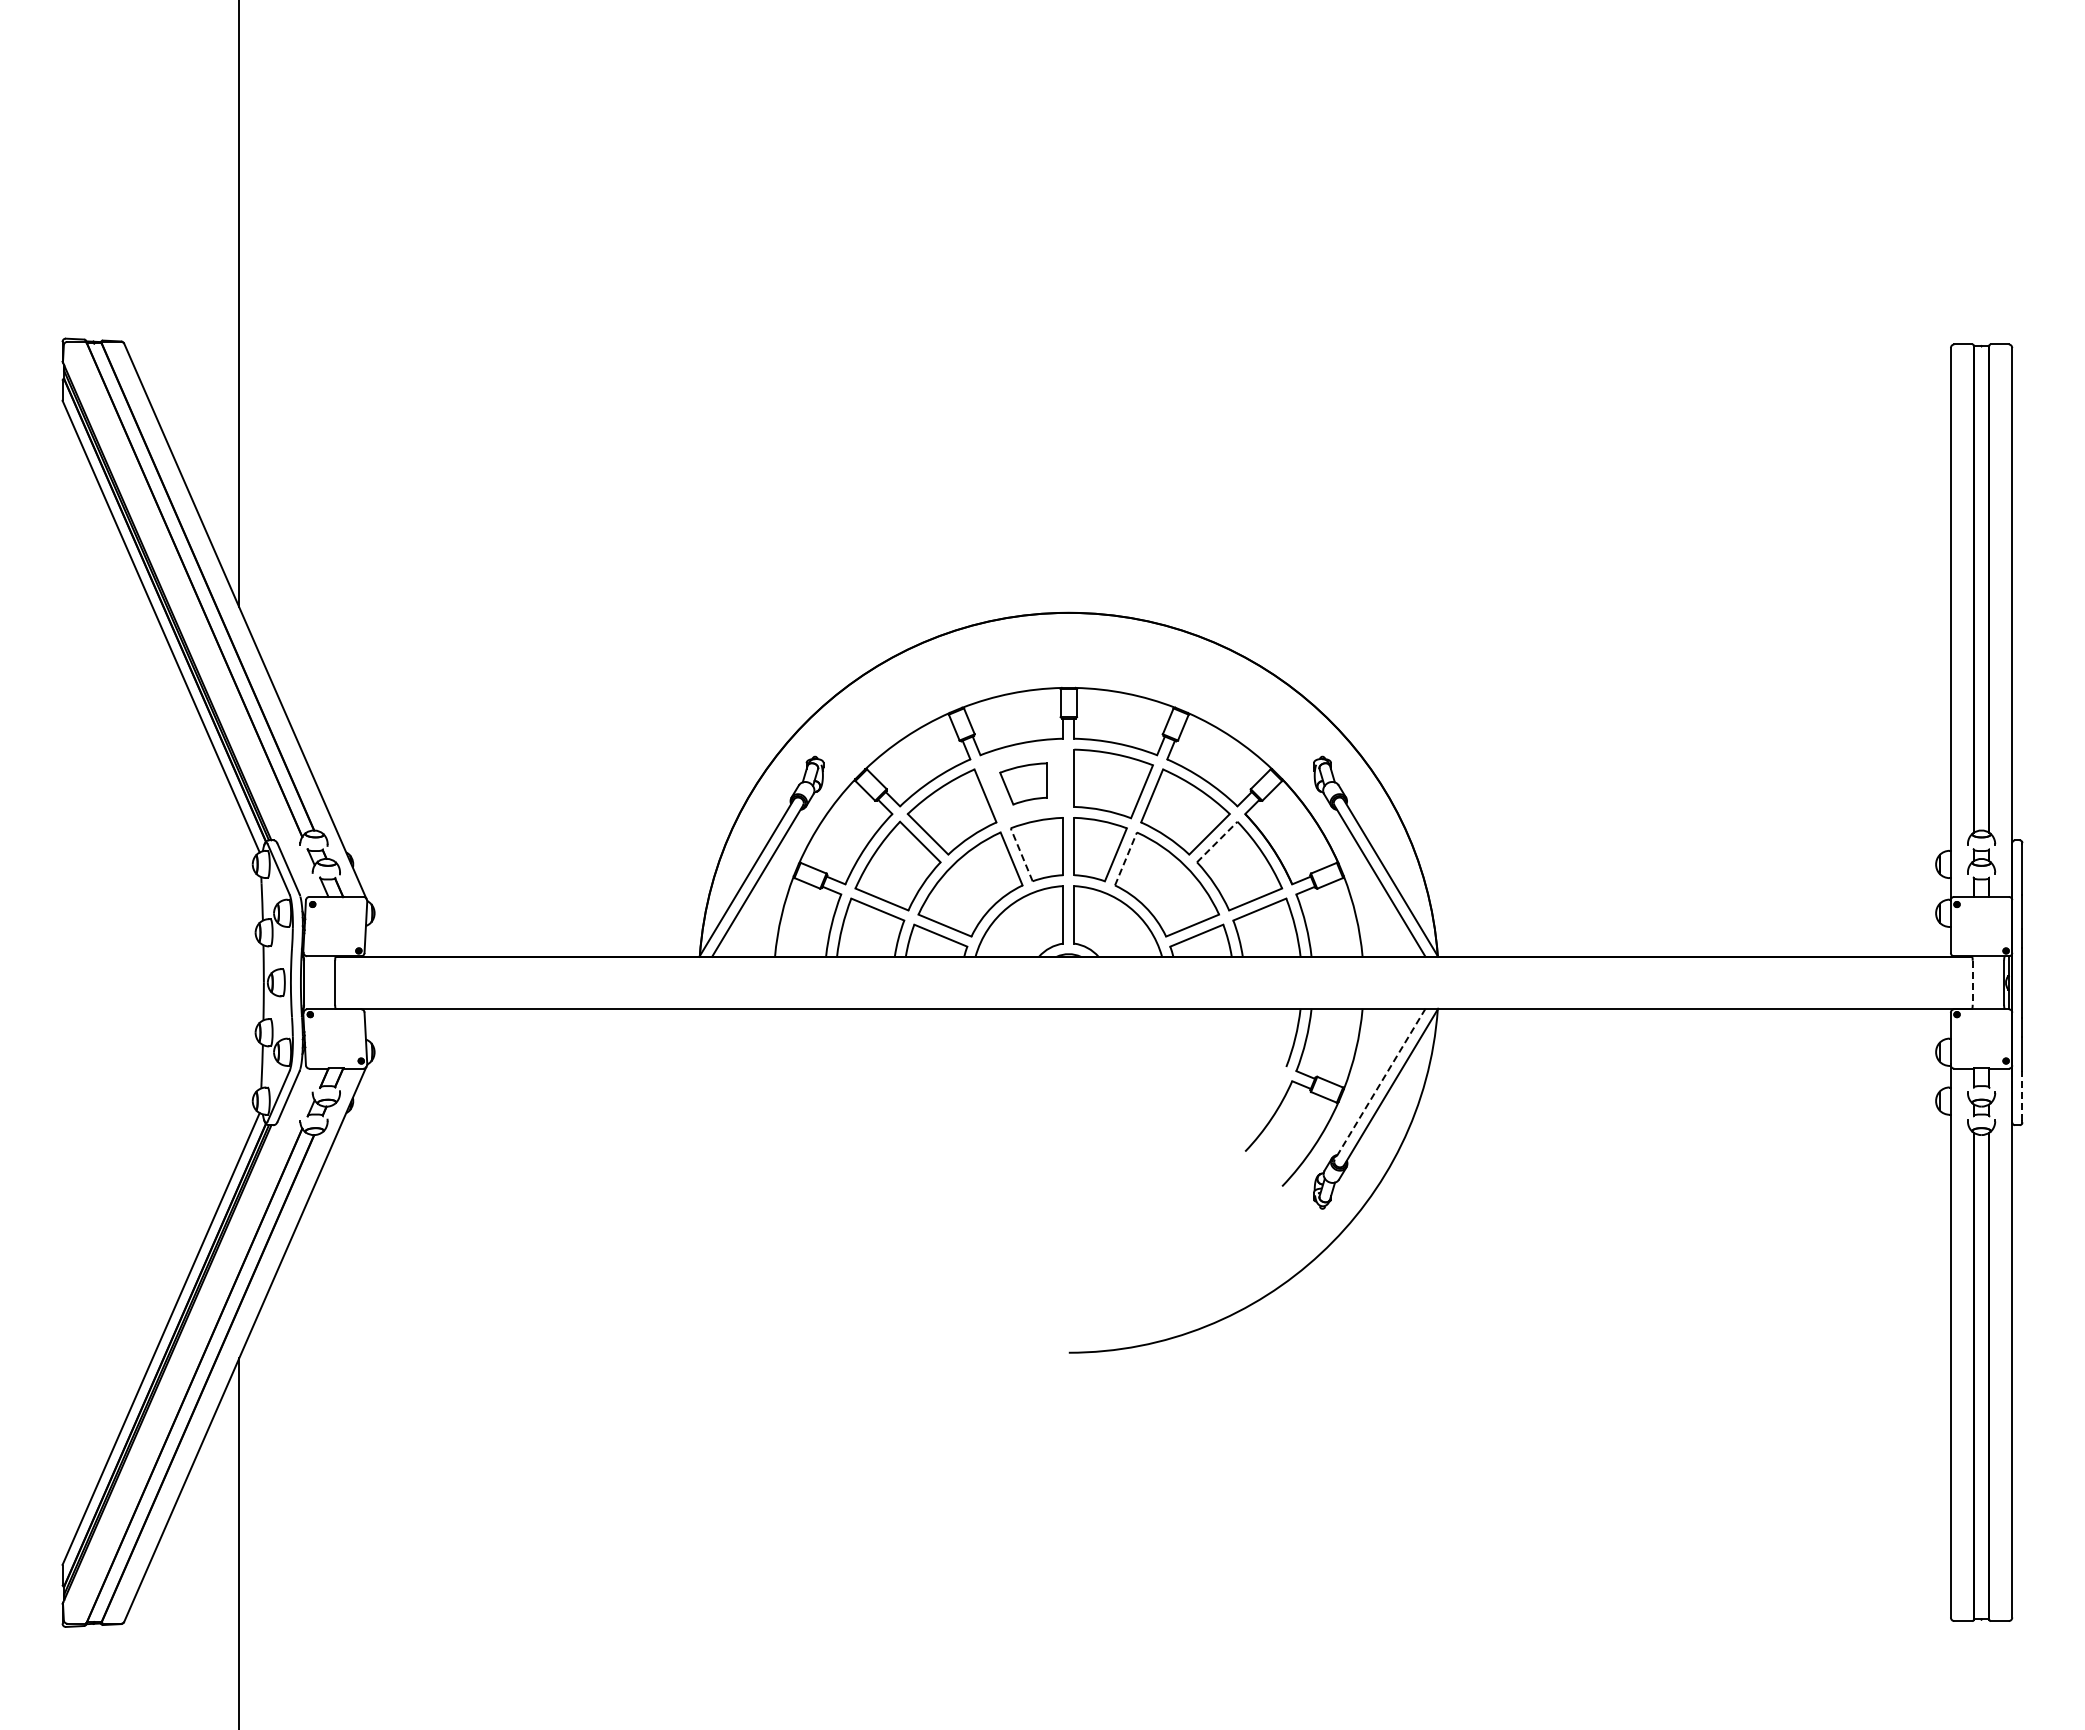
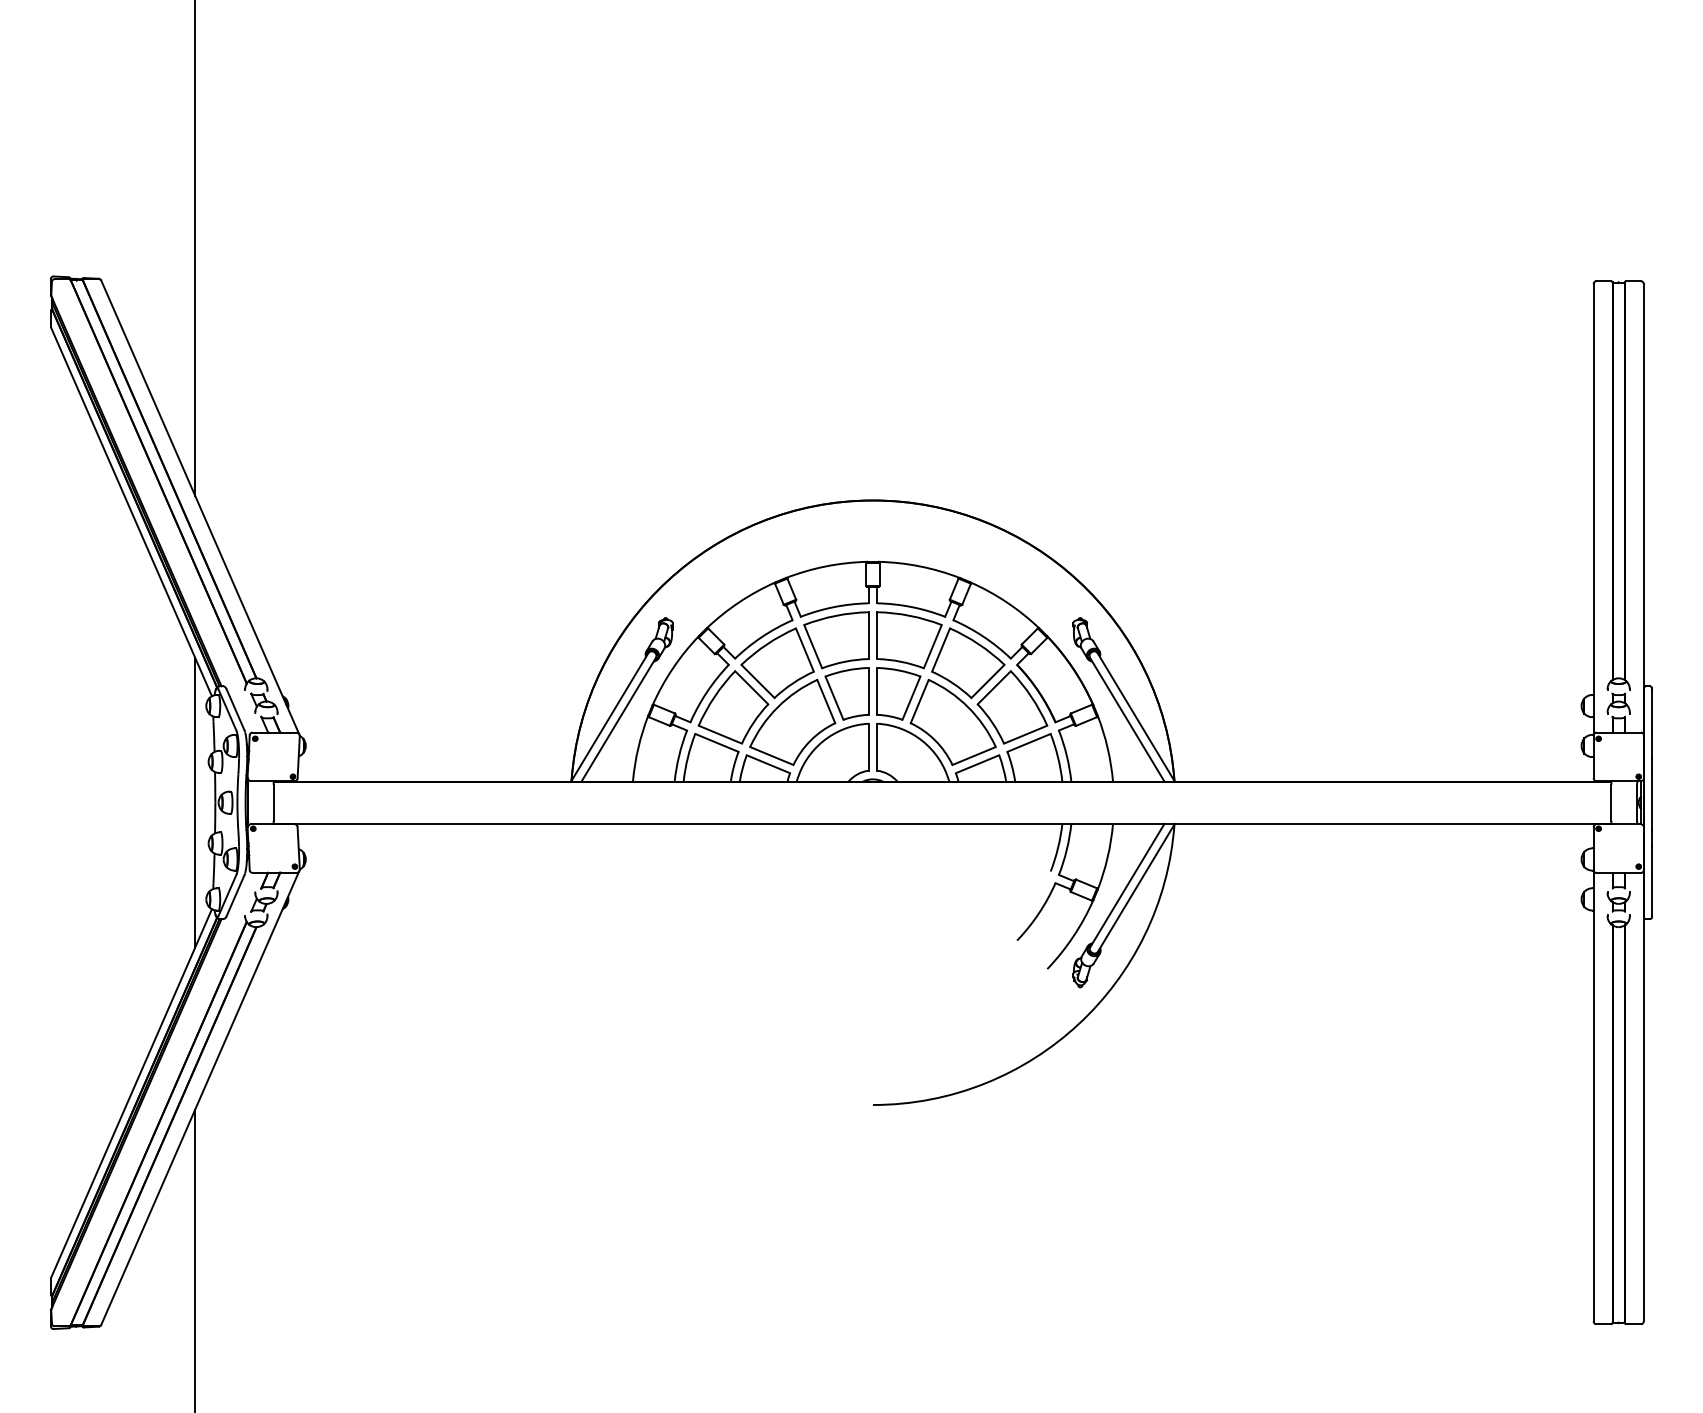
part: (1023, 783) -> (835, 639), size x1.67
line: (1217, 842) -> (994, 688), dashed -> solid
line: (1021, 854) -> (834, 697), dashed -> solid
line: (1126, 858) -> (920, 701), dashed -> solid
line: (239, 982) -> (195, 802), added
line: (1972, 983) -> (1611, 803), dashed -> solid
line: (1380, 1084) -> (1127, 885), dashed -> solid
line: (2022, 1095) -> (1652, 894), dashed -> solid

